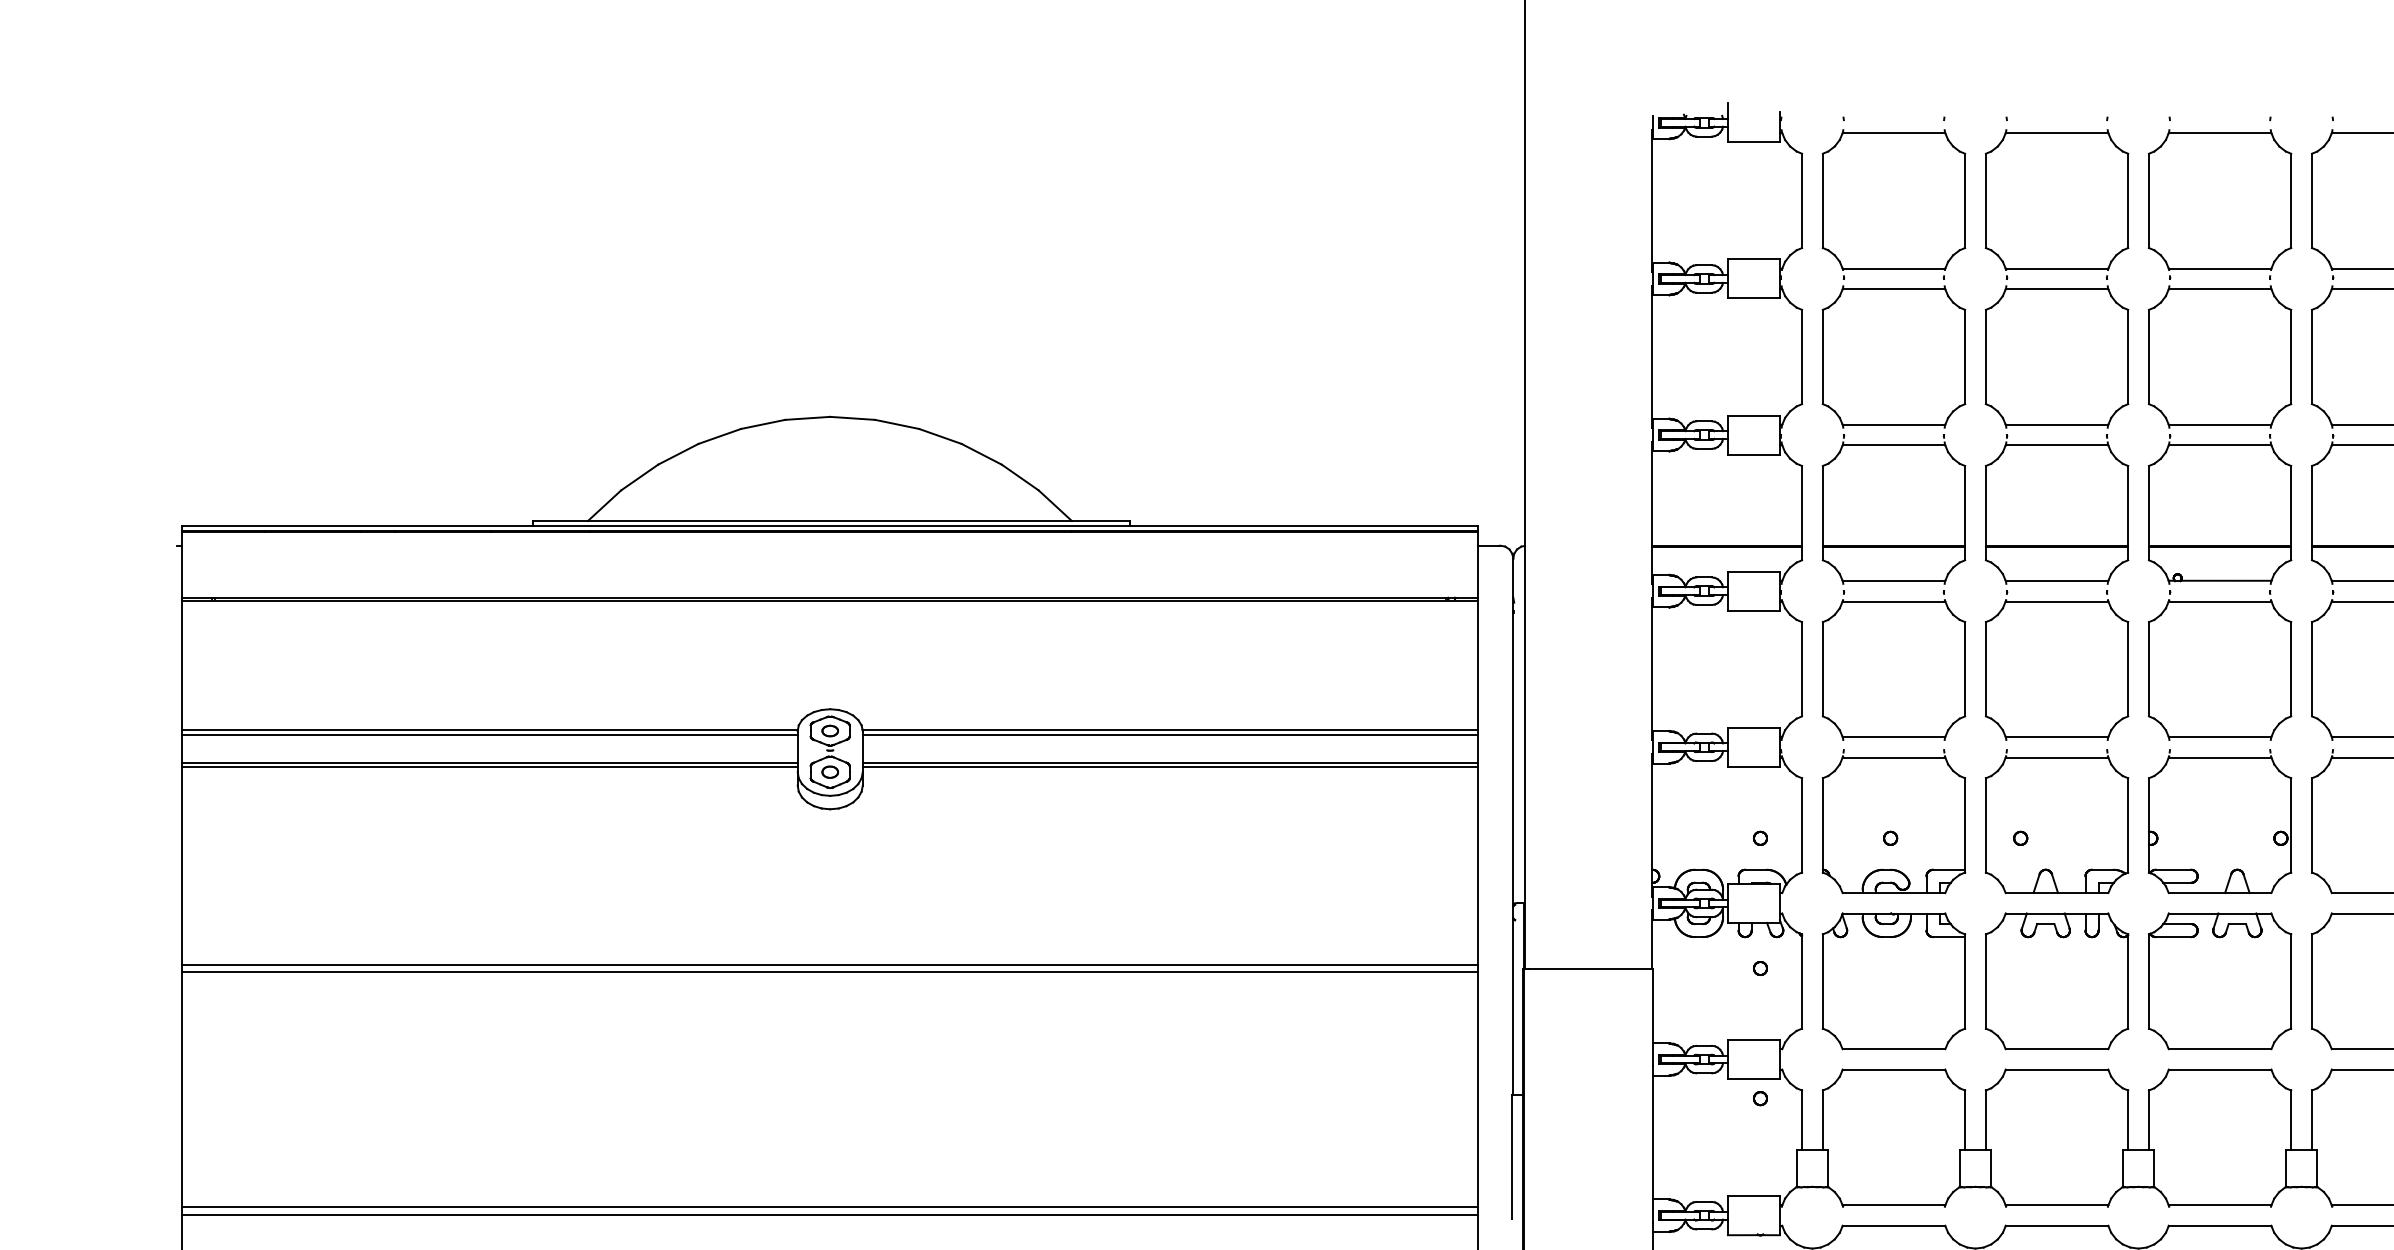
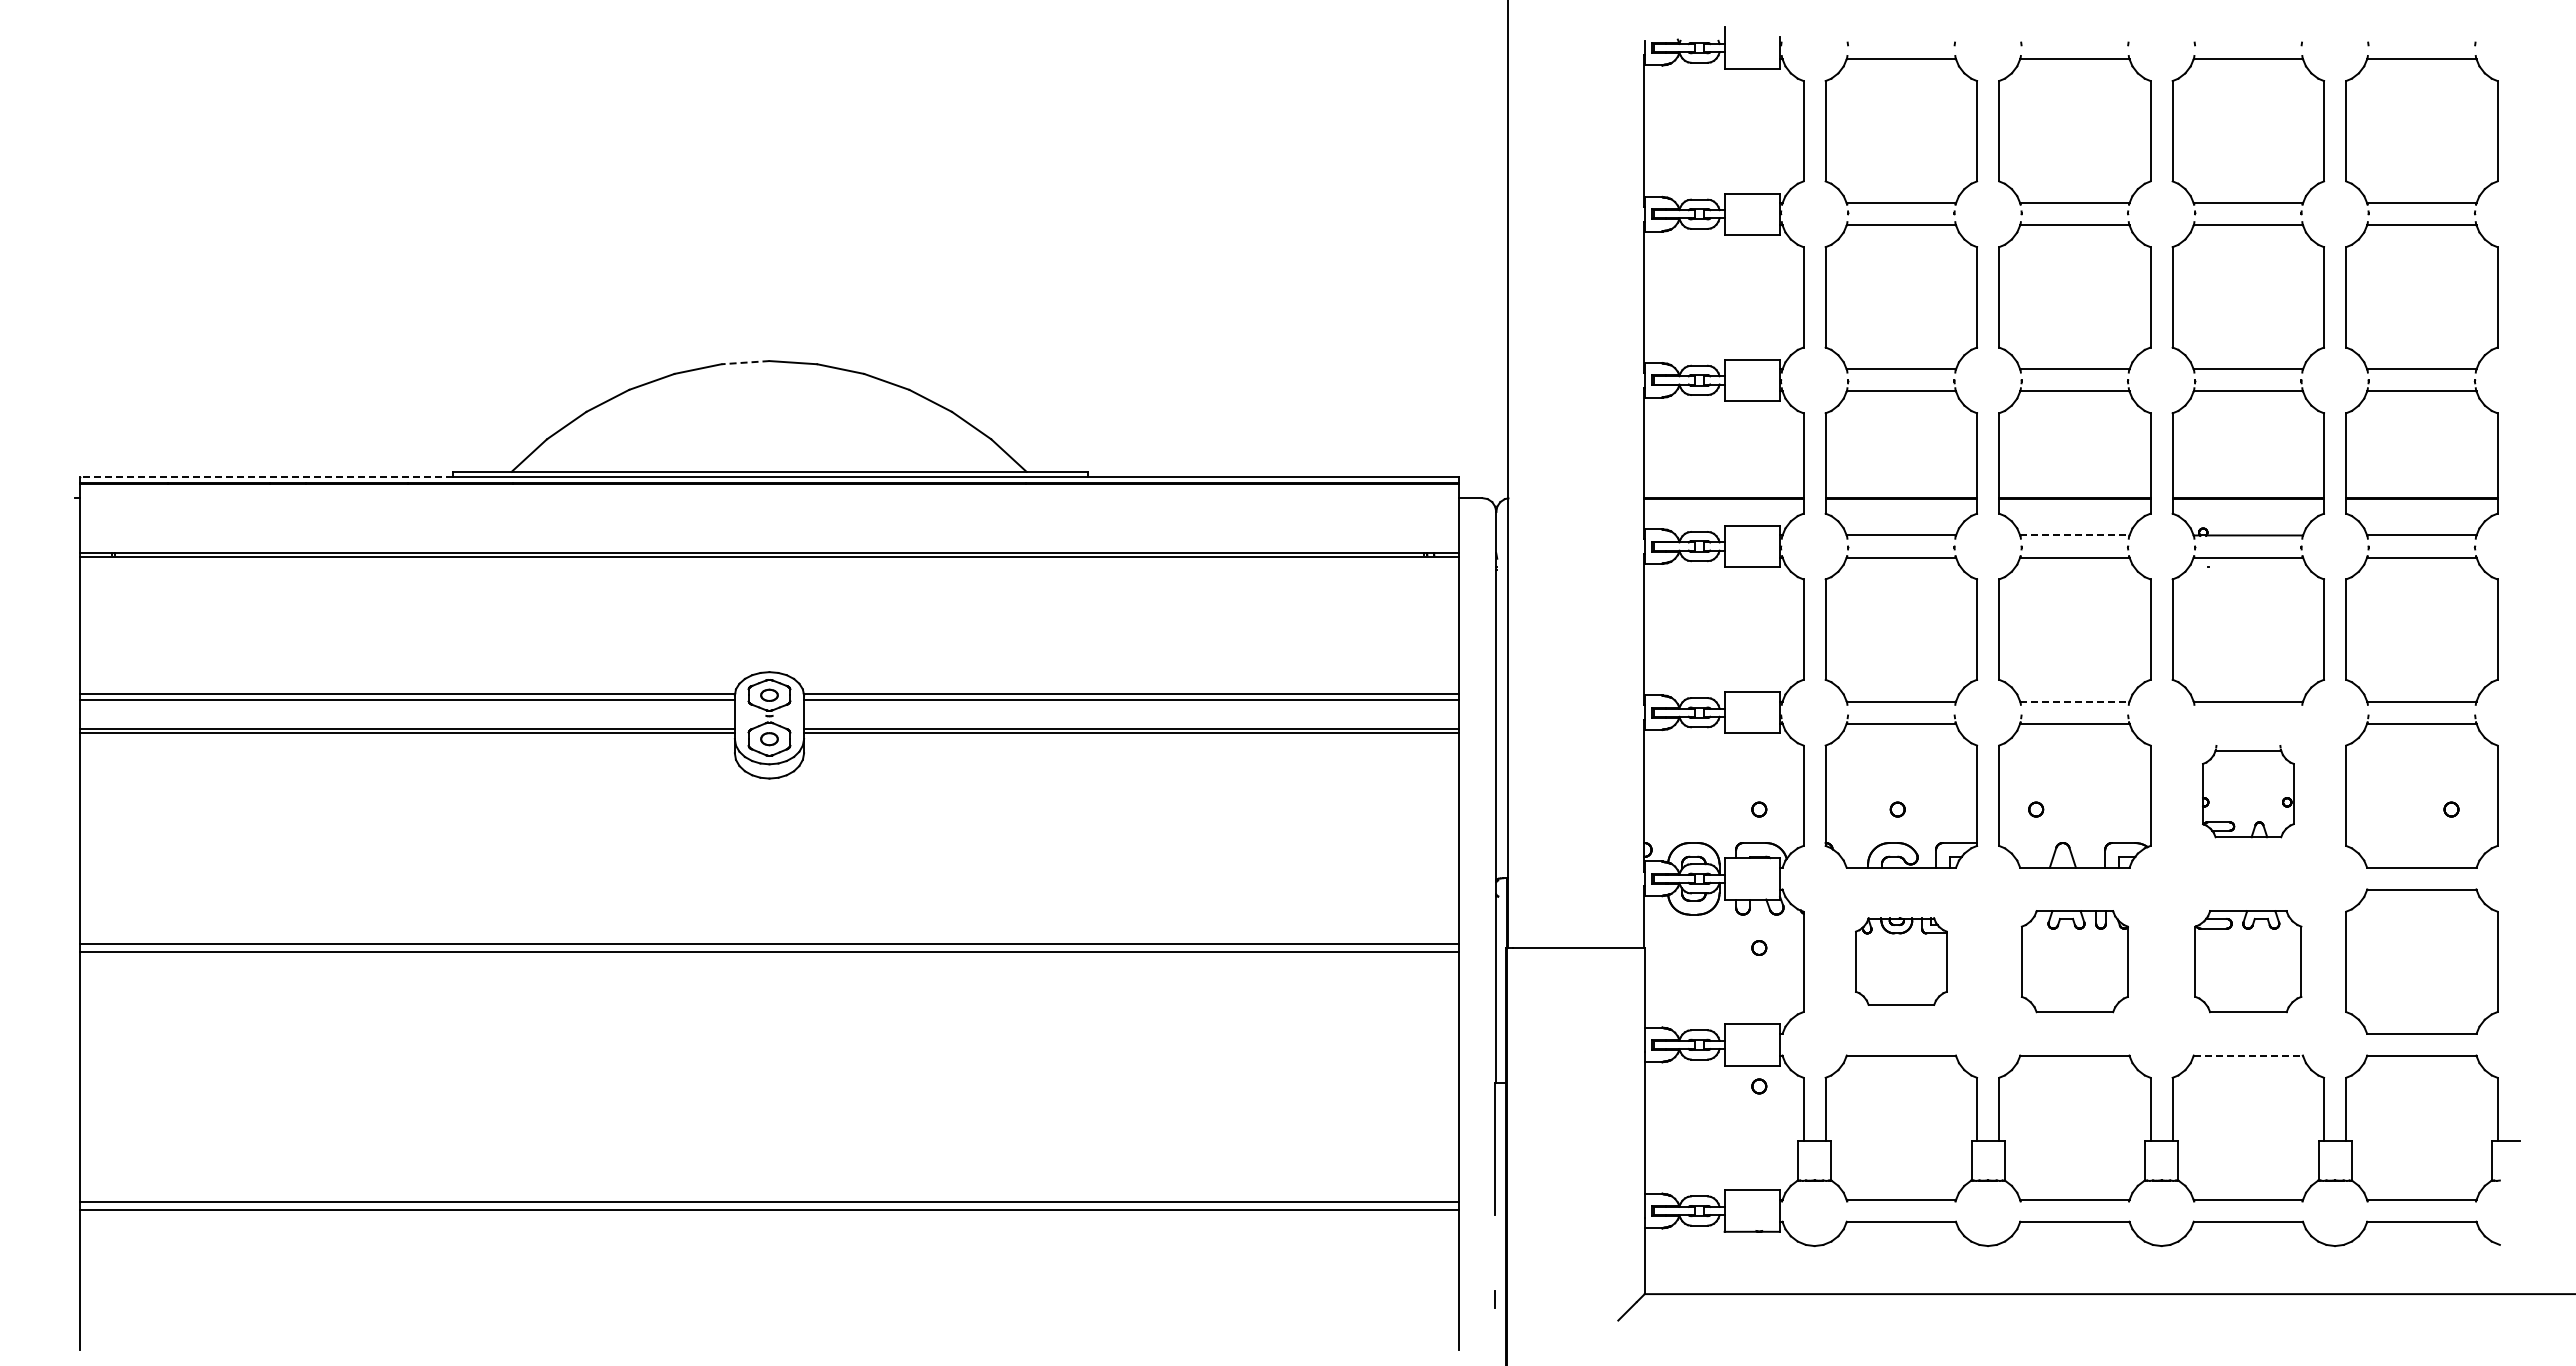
line: (807, 418) -> (745, 362), solid -> dashed
line: (356, 526) -> (265, 477), solid -> dashed
line: (2056, 580) -> (2074, 535), solid -> dashed
line: (2056, 736) -> (2074, 701), solid -> dashed
part: (2220, 821) -> (2248, 791), size x0.6
part: (1894, 981) -> (1901, 961), size x0.6
part: (2056, 981) -> (2074, 961), size x0.7
part: (2220, 981) -> (2248, 961), size x0.7
line: (2220, 1070) -> (2248, 1056), solid -> dashed

